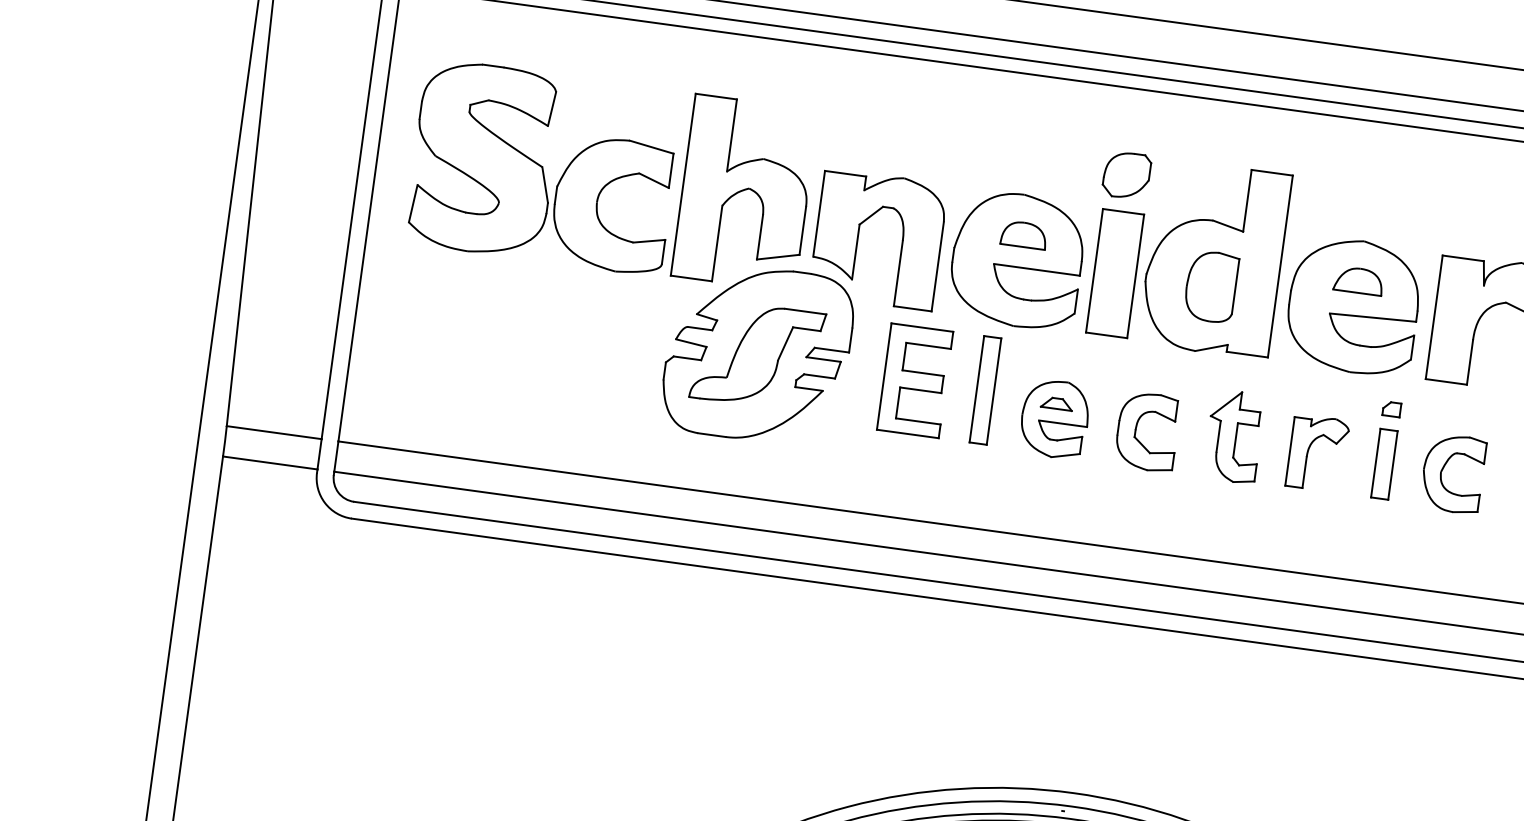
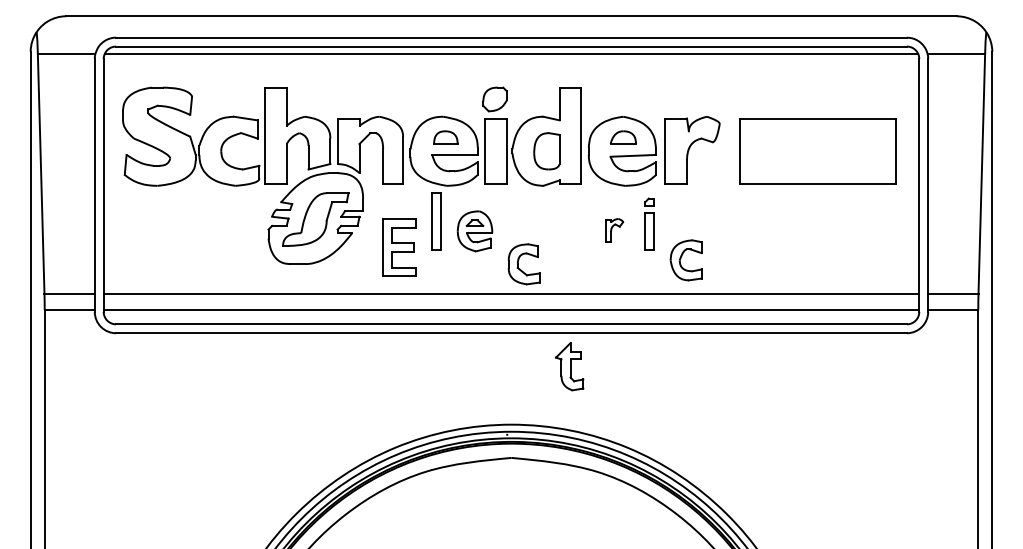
part: (915, 381) -> (399, 247), moved
part: (1146, 431) -> (523, 264), moved
part: (1234, 436) -> (569, 366), moved
part: (1318, 453) -> (614, 230), size x0.6
part: (1451, 473) -> (685, 260), moved

